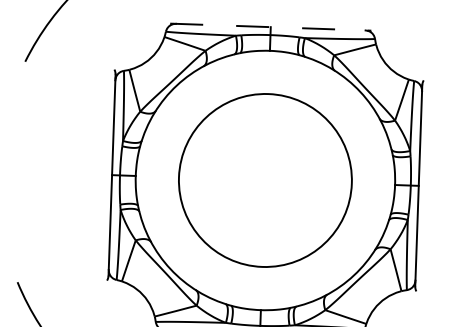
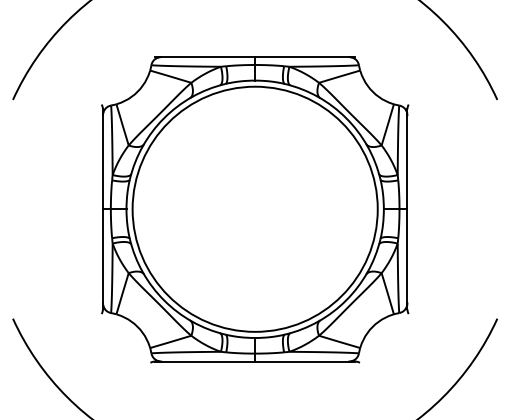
line: (271, 27) -> (255, 57), dashed -> solid
circle: (264, 179) -> (254, 208), size x1.43

